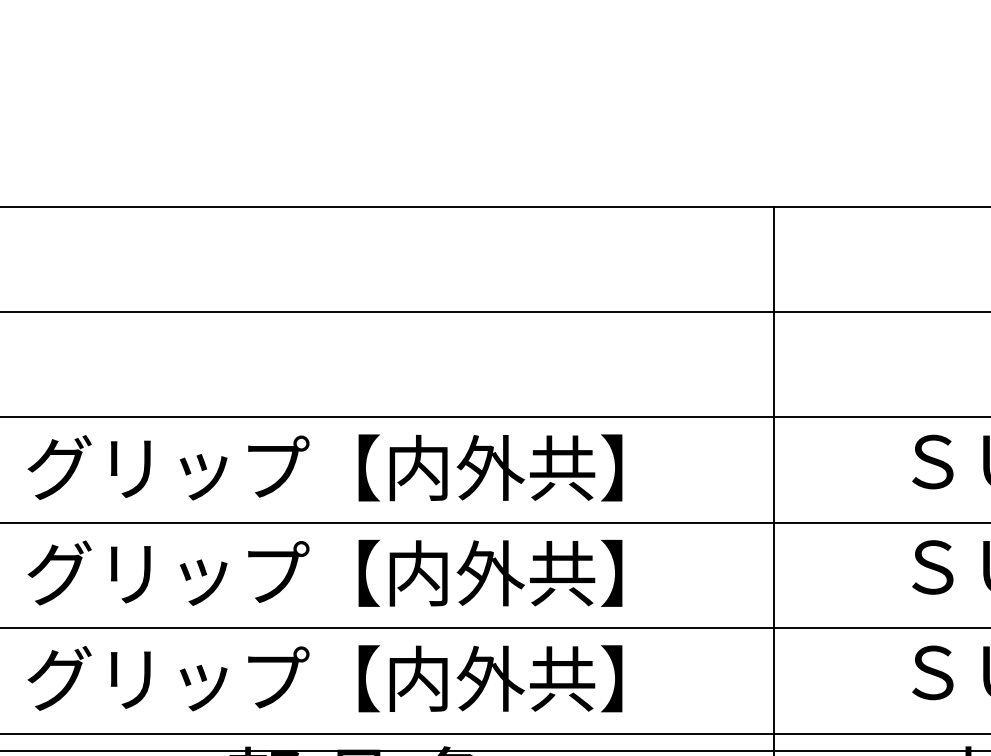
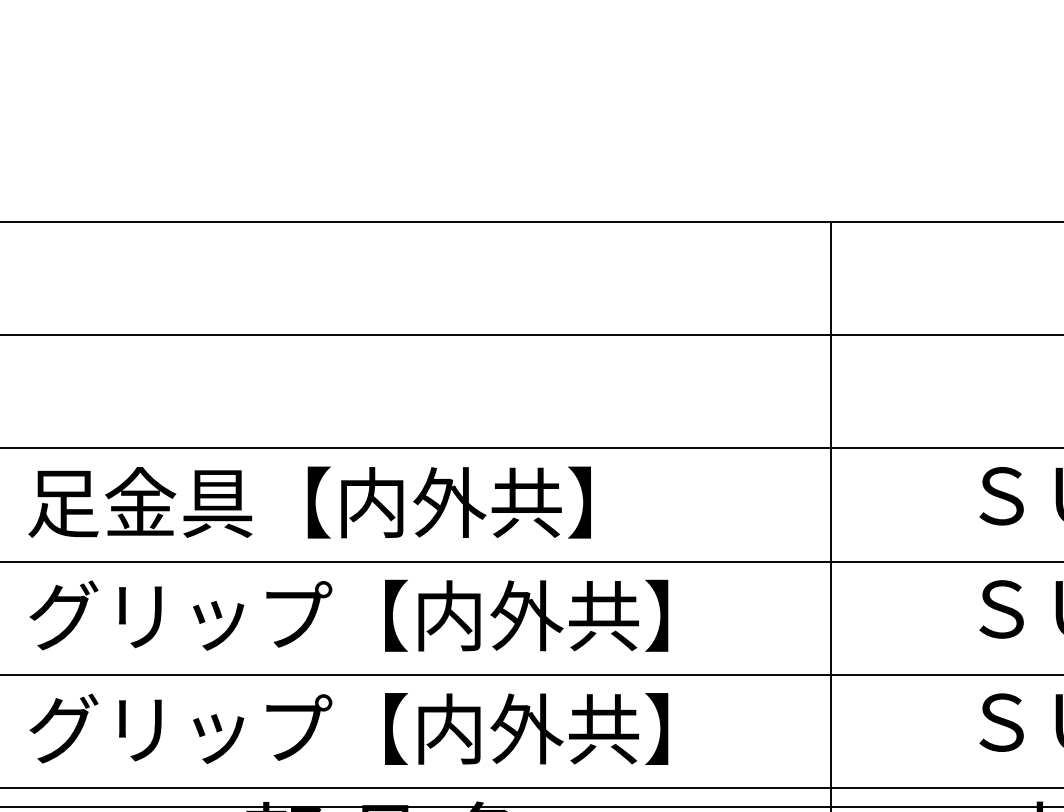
text: (324, 467) -> (348, 502), グリップ【内外共】 -> 足金具【内外共】

